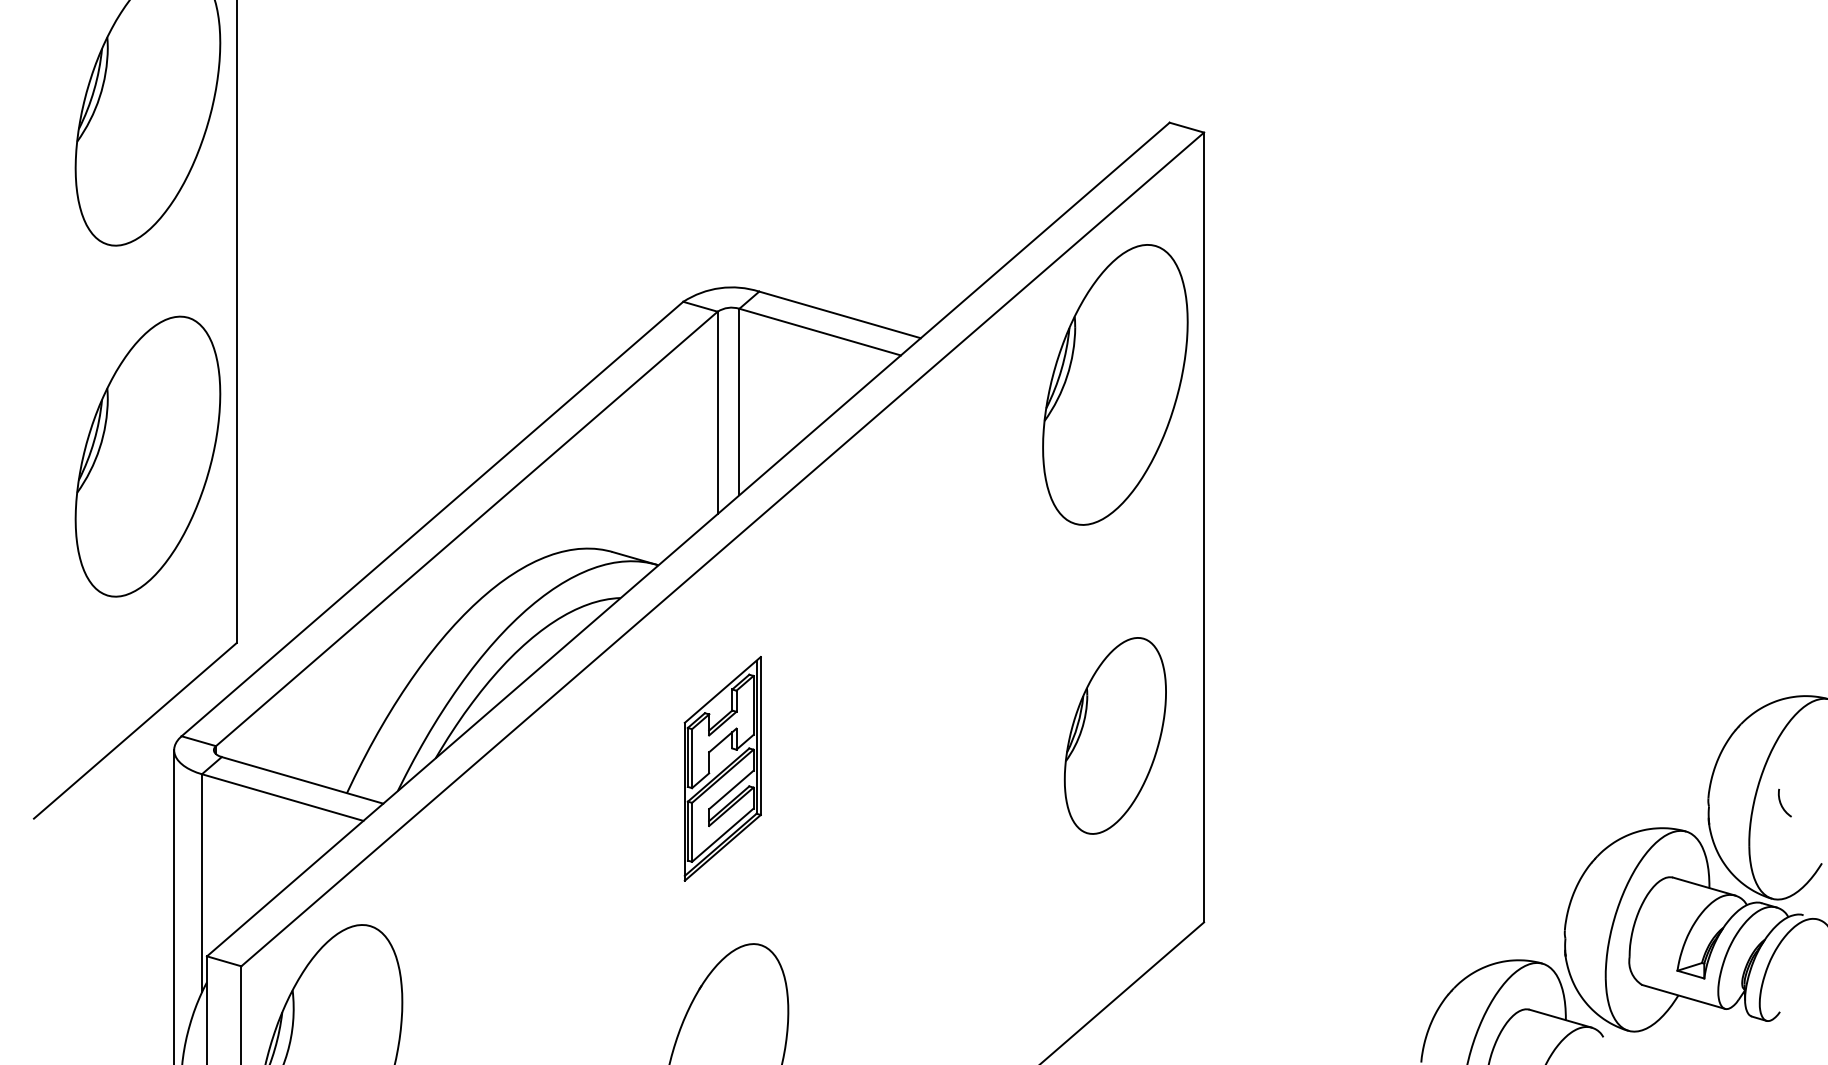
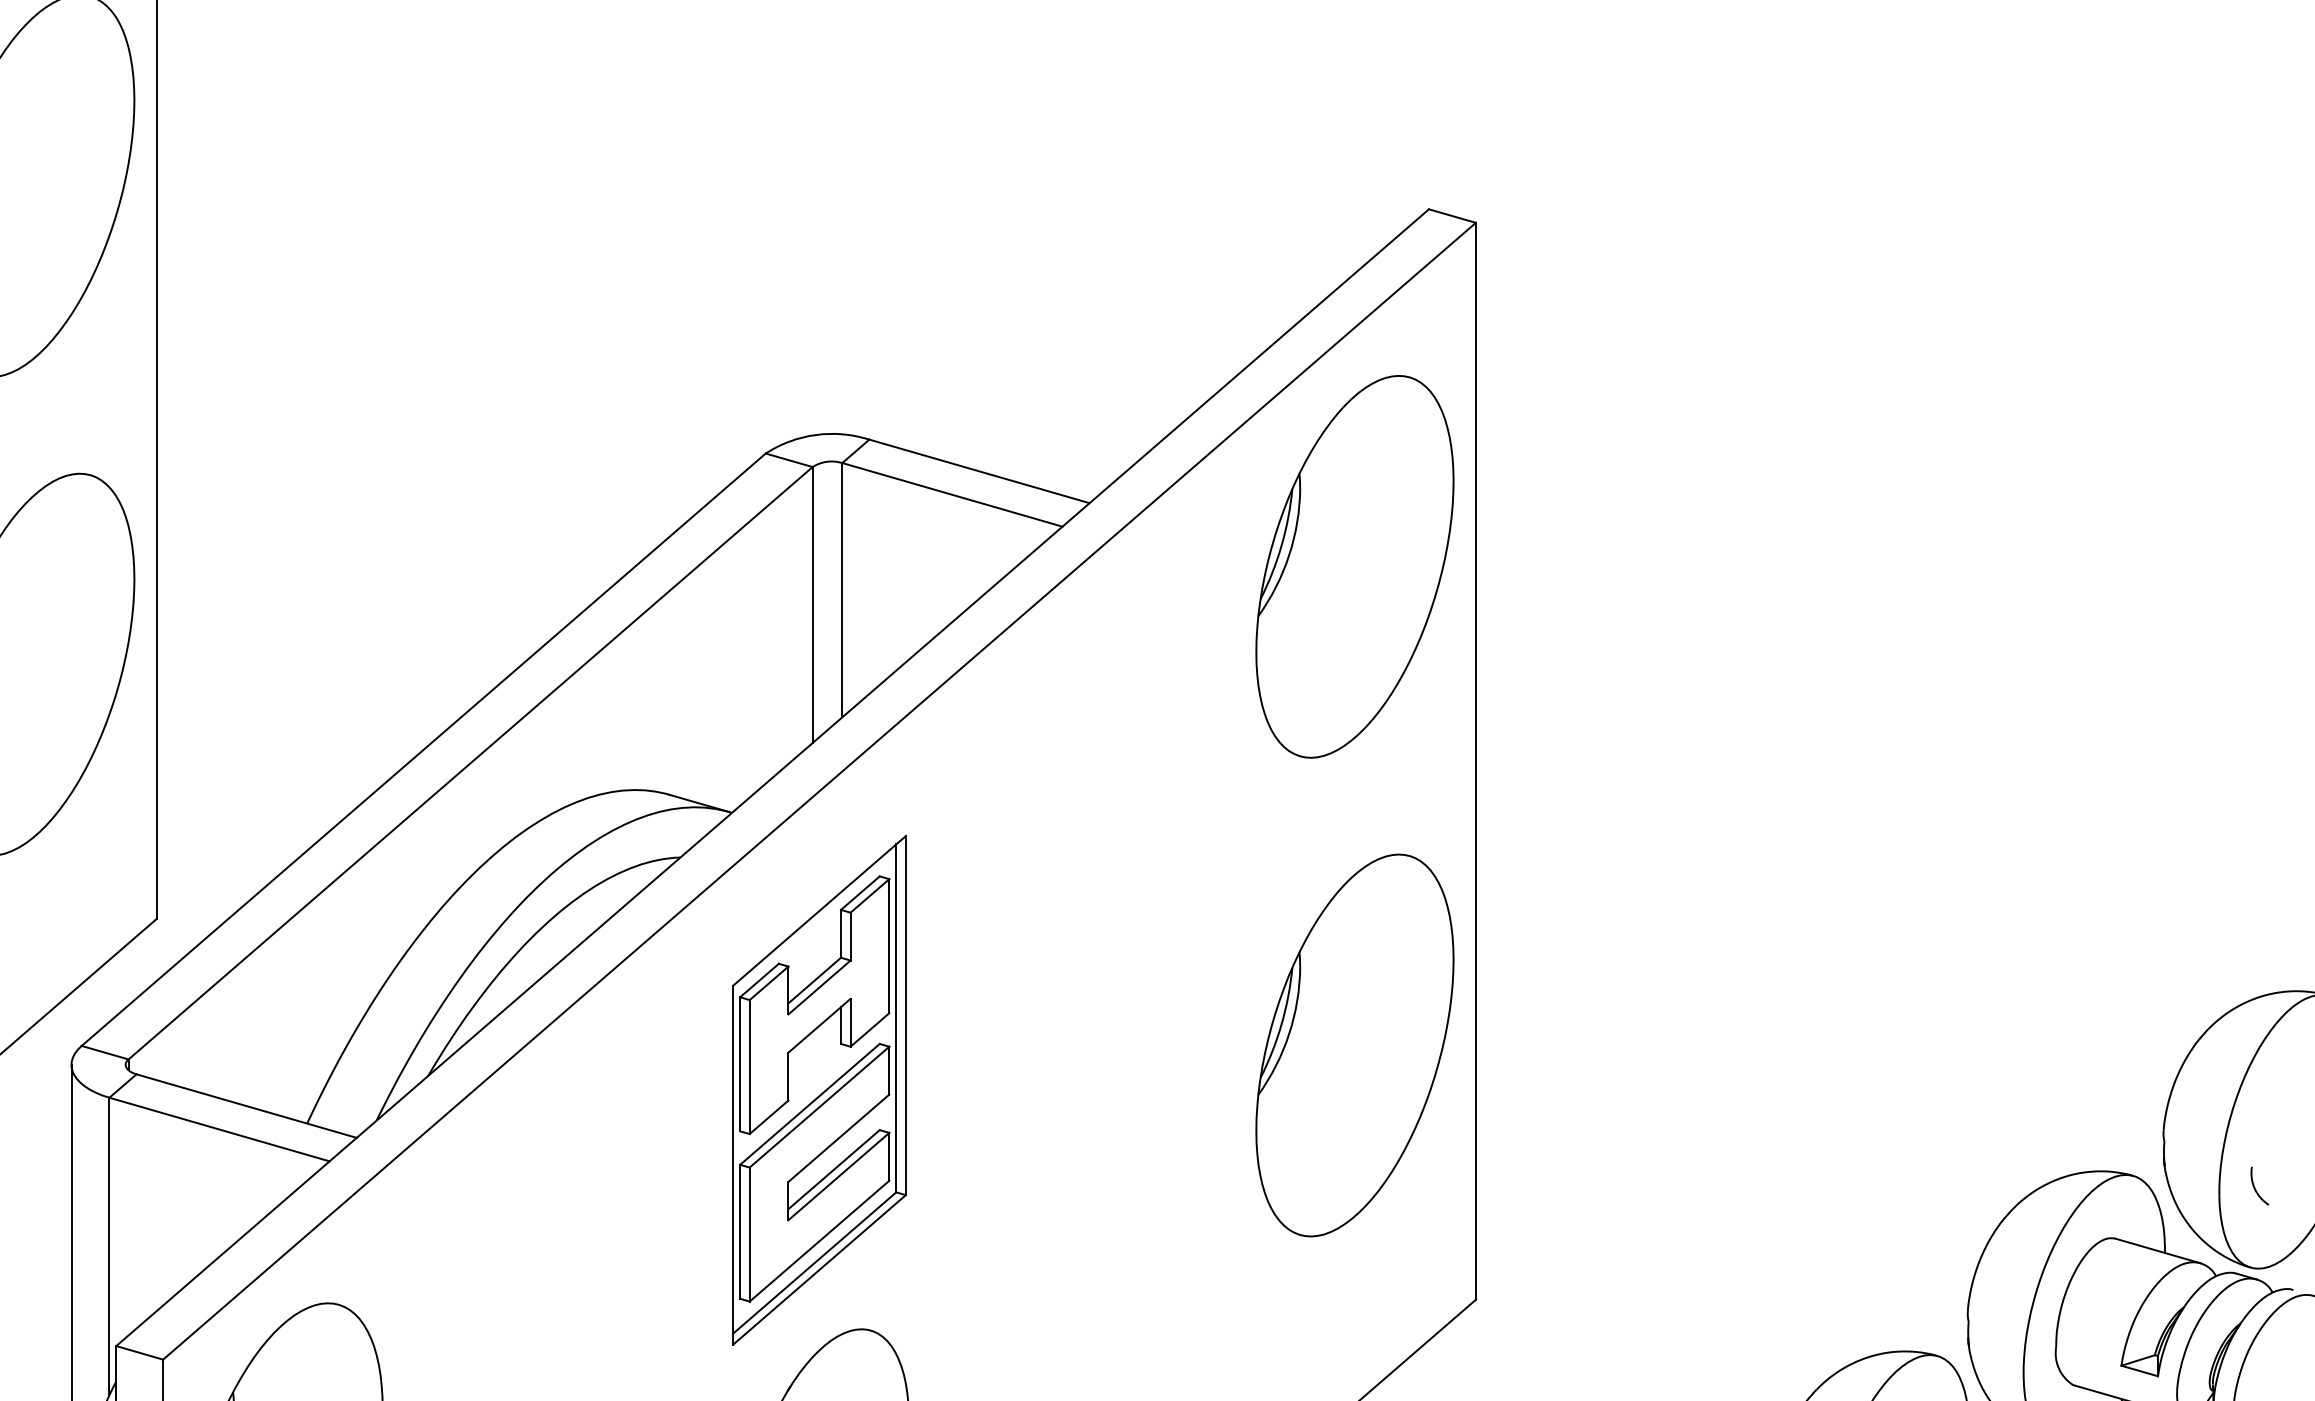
part: (1115, 735) -> (1355, 1044), size x1.43
part: (722, 768) -> (819, 1089), size x1.67
arc: (1782, 804) -> (2256, 1188), moved

